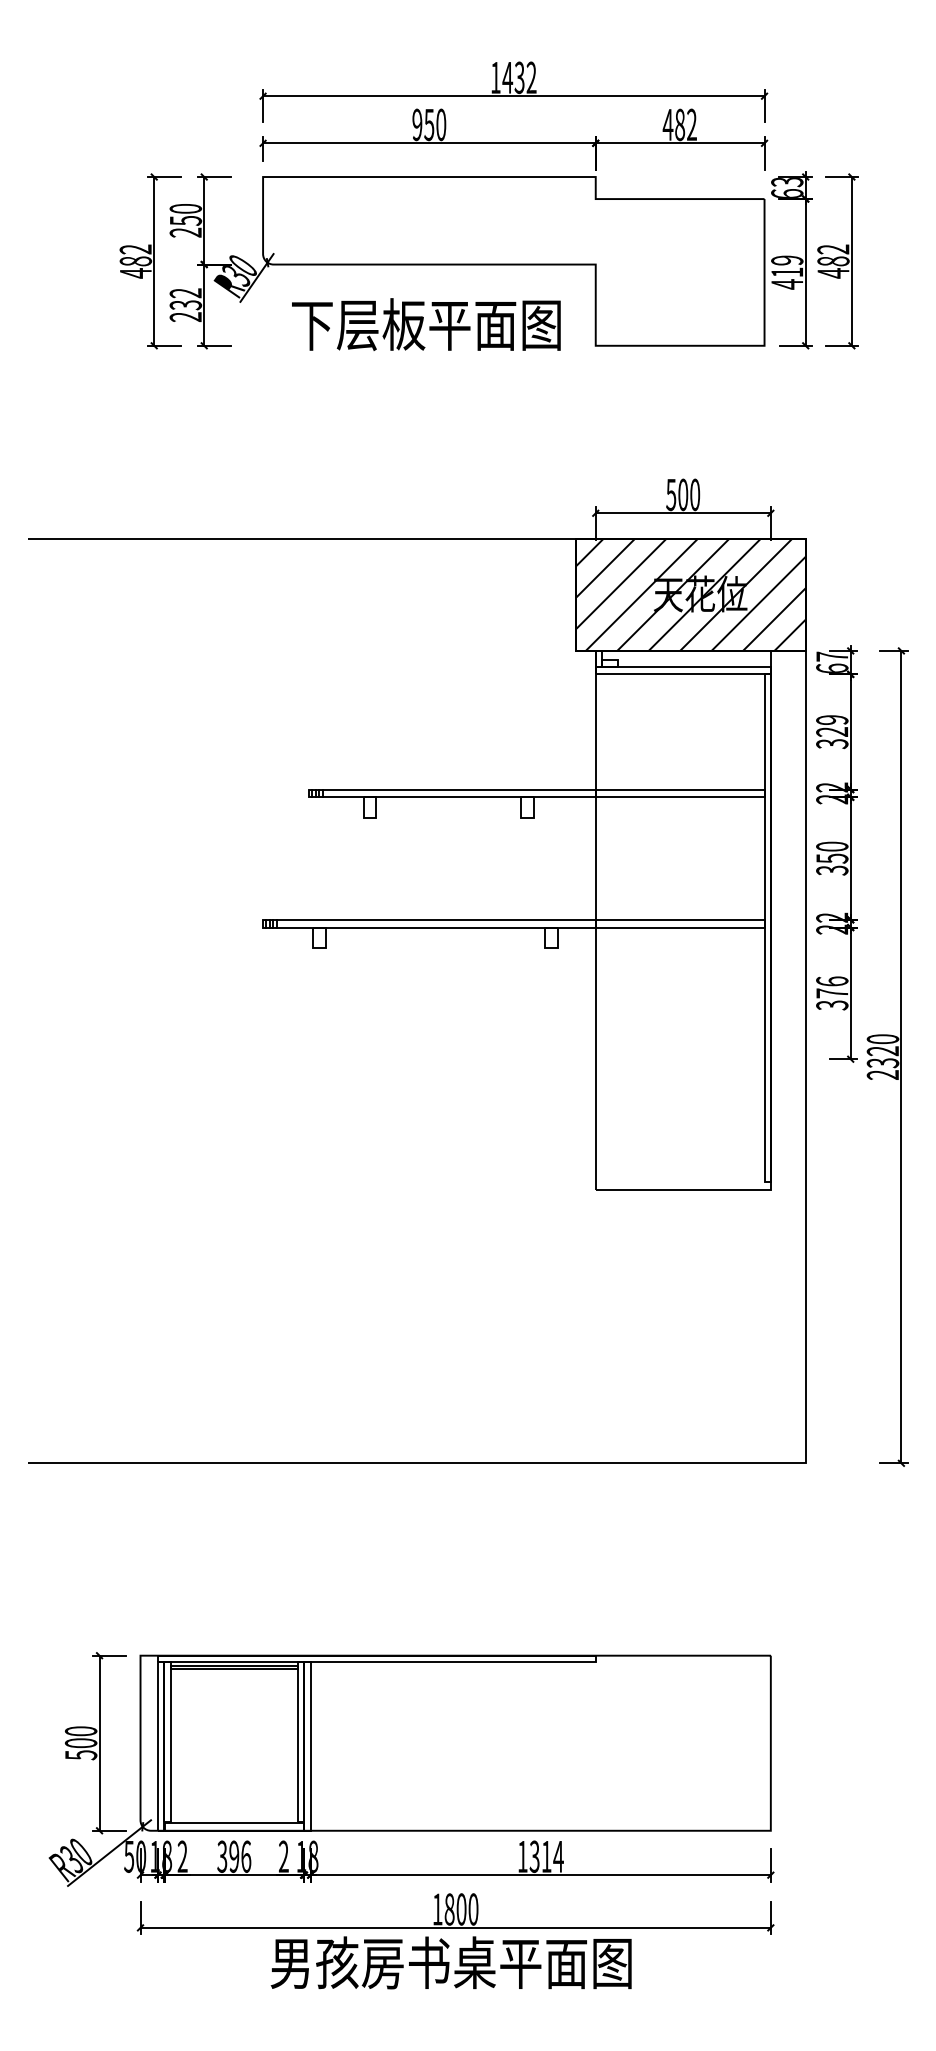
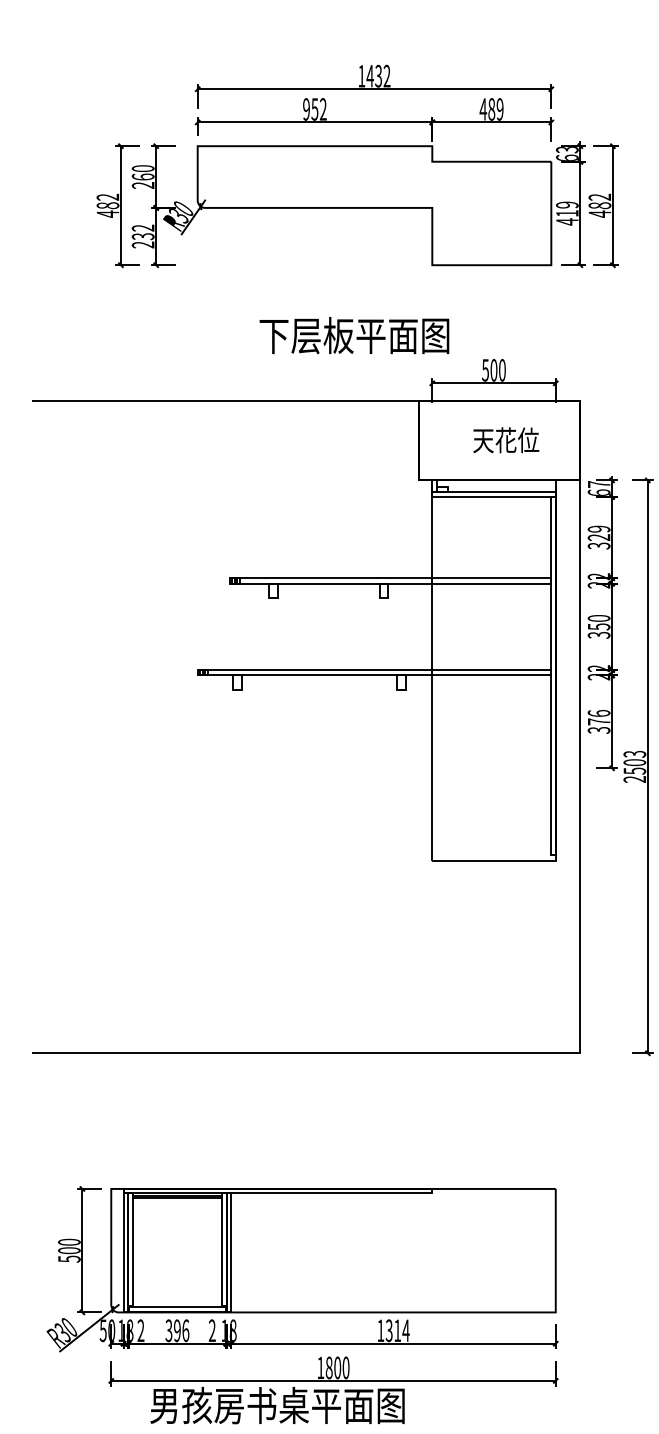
text: (441, 124) -> (323, 109), 950 -> 952
text: (691, 125) -> (499, 109), 482 -> 489
text: (185, 220) -> (142, 176), 250 -> 260
text: (426, 324) -> (354, 335), moved
hatch: (690, 594) -> (499, 440), removed
text: (882, 1050) -> (634, 762), 2320 -> 2503
text: (450, 1962) -> (276, 1405), moved

